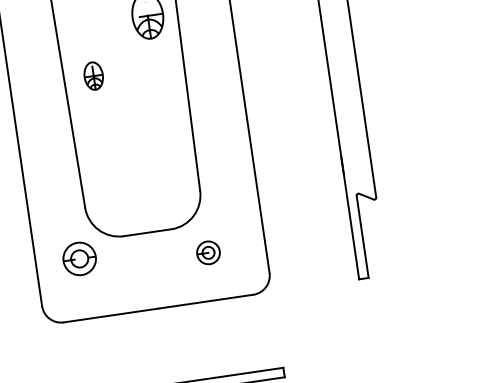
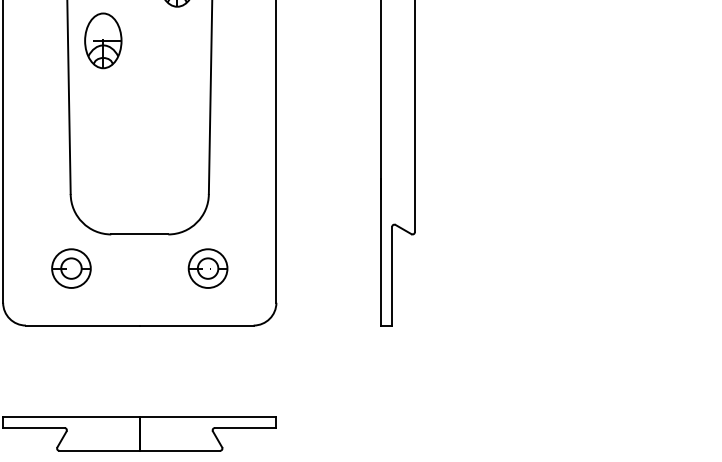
part: (93, 75) -> (103, 40), size x1.67
part: (208, 252) -> (207, 268), size x1.43
part: (79, 258) -> (71, 268), moved

